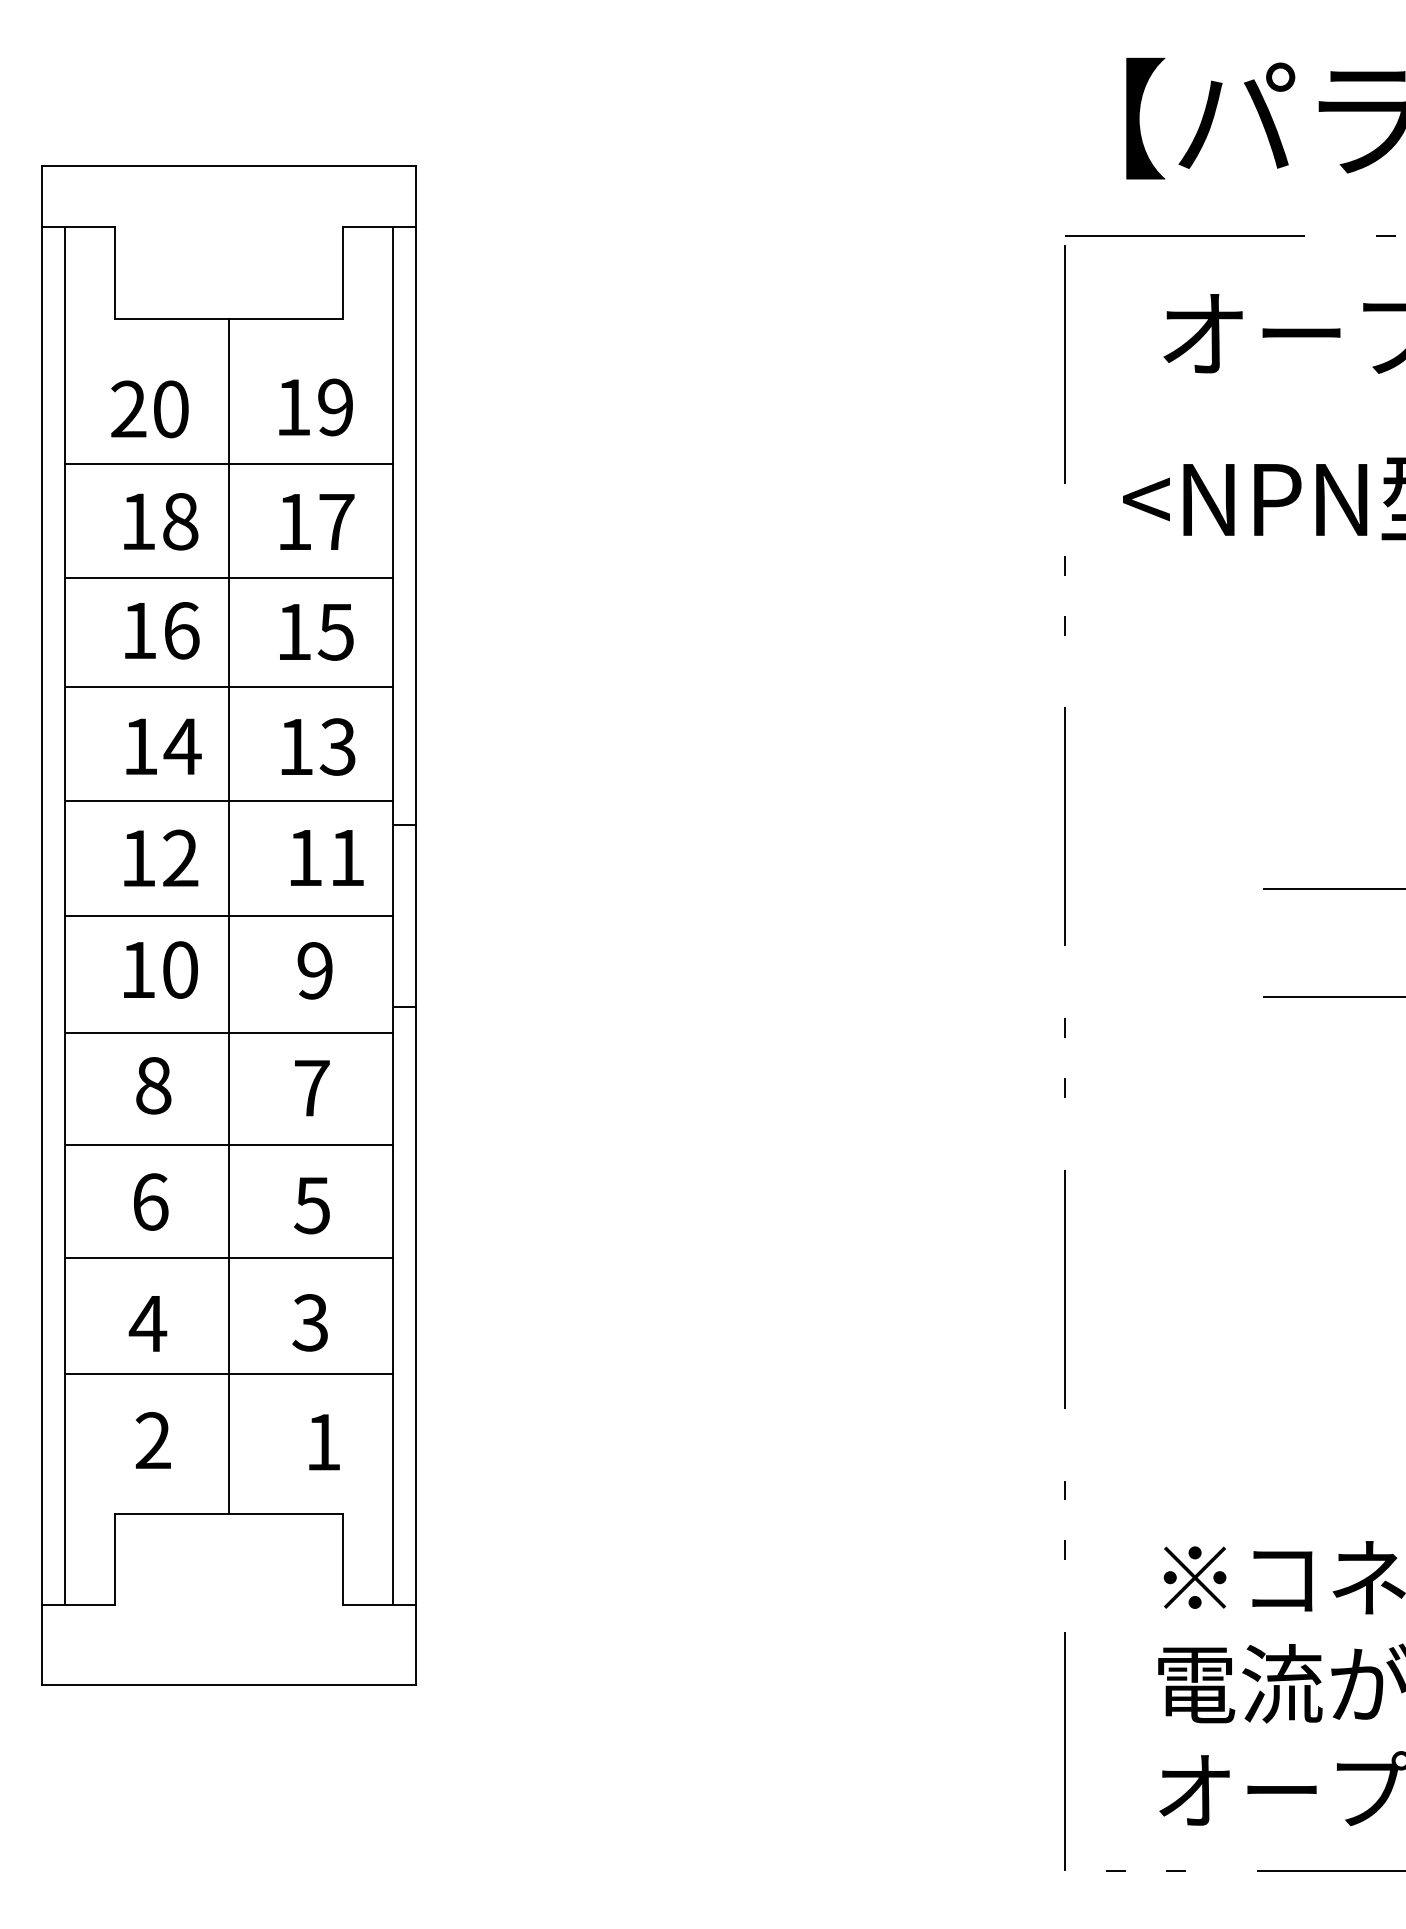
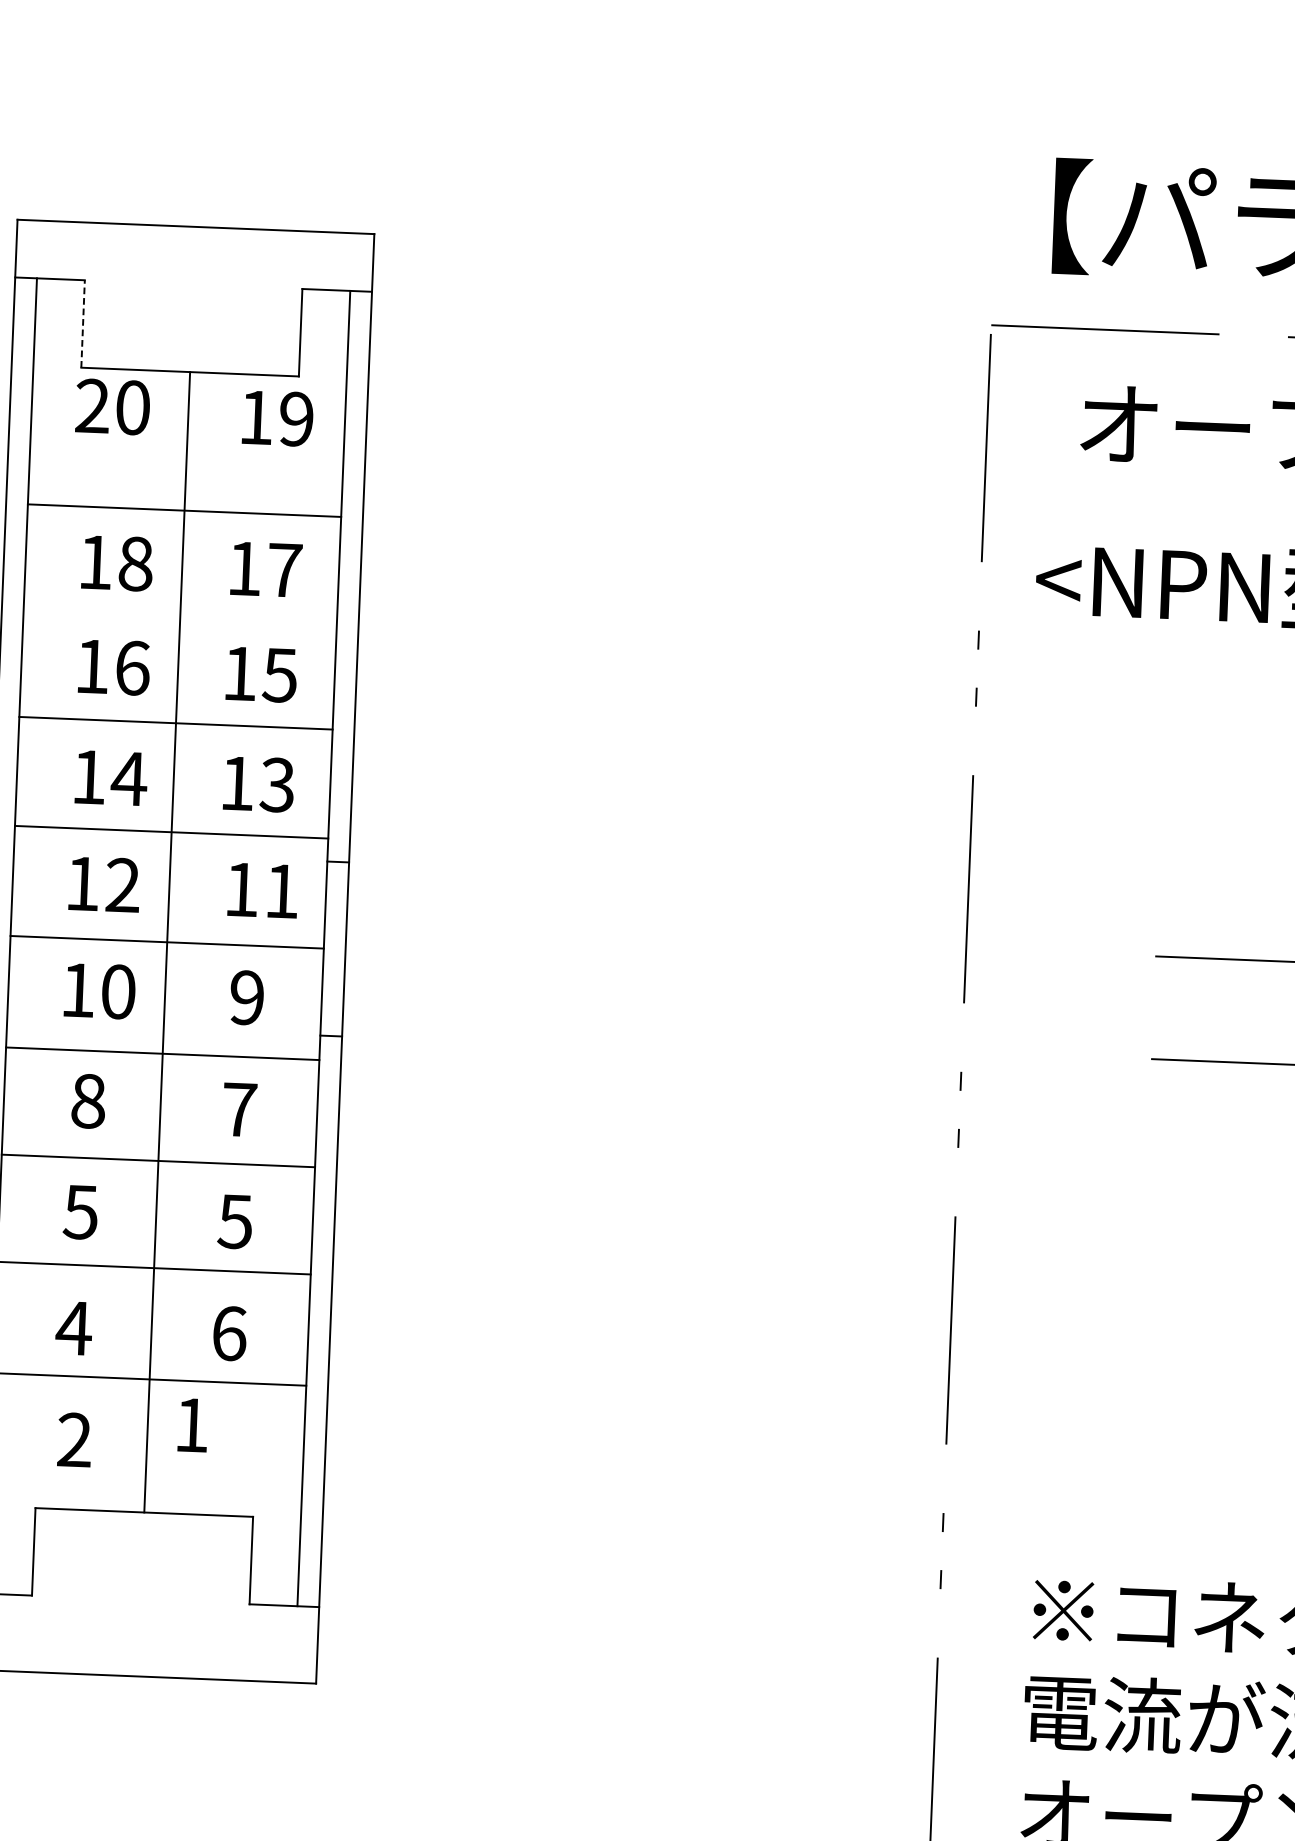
line: (115, 272) -> (83, 323), solid -> dashed
text: (315, 407) -> (277, 418), moved
text: (149, 409) -> (112, 407), moved
line: (229, 577) -> (180, 619), removed
text: (150, 1201) -> (81, 1211), 6 -> 5
text: (310, 1322) -> (229, 1333), 3 -> 6
text: (324, 1442) -> (192, 1425), moved

